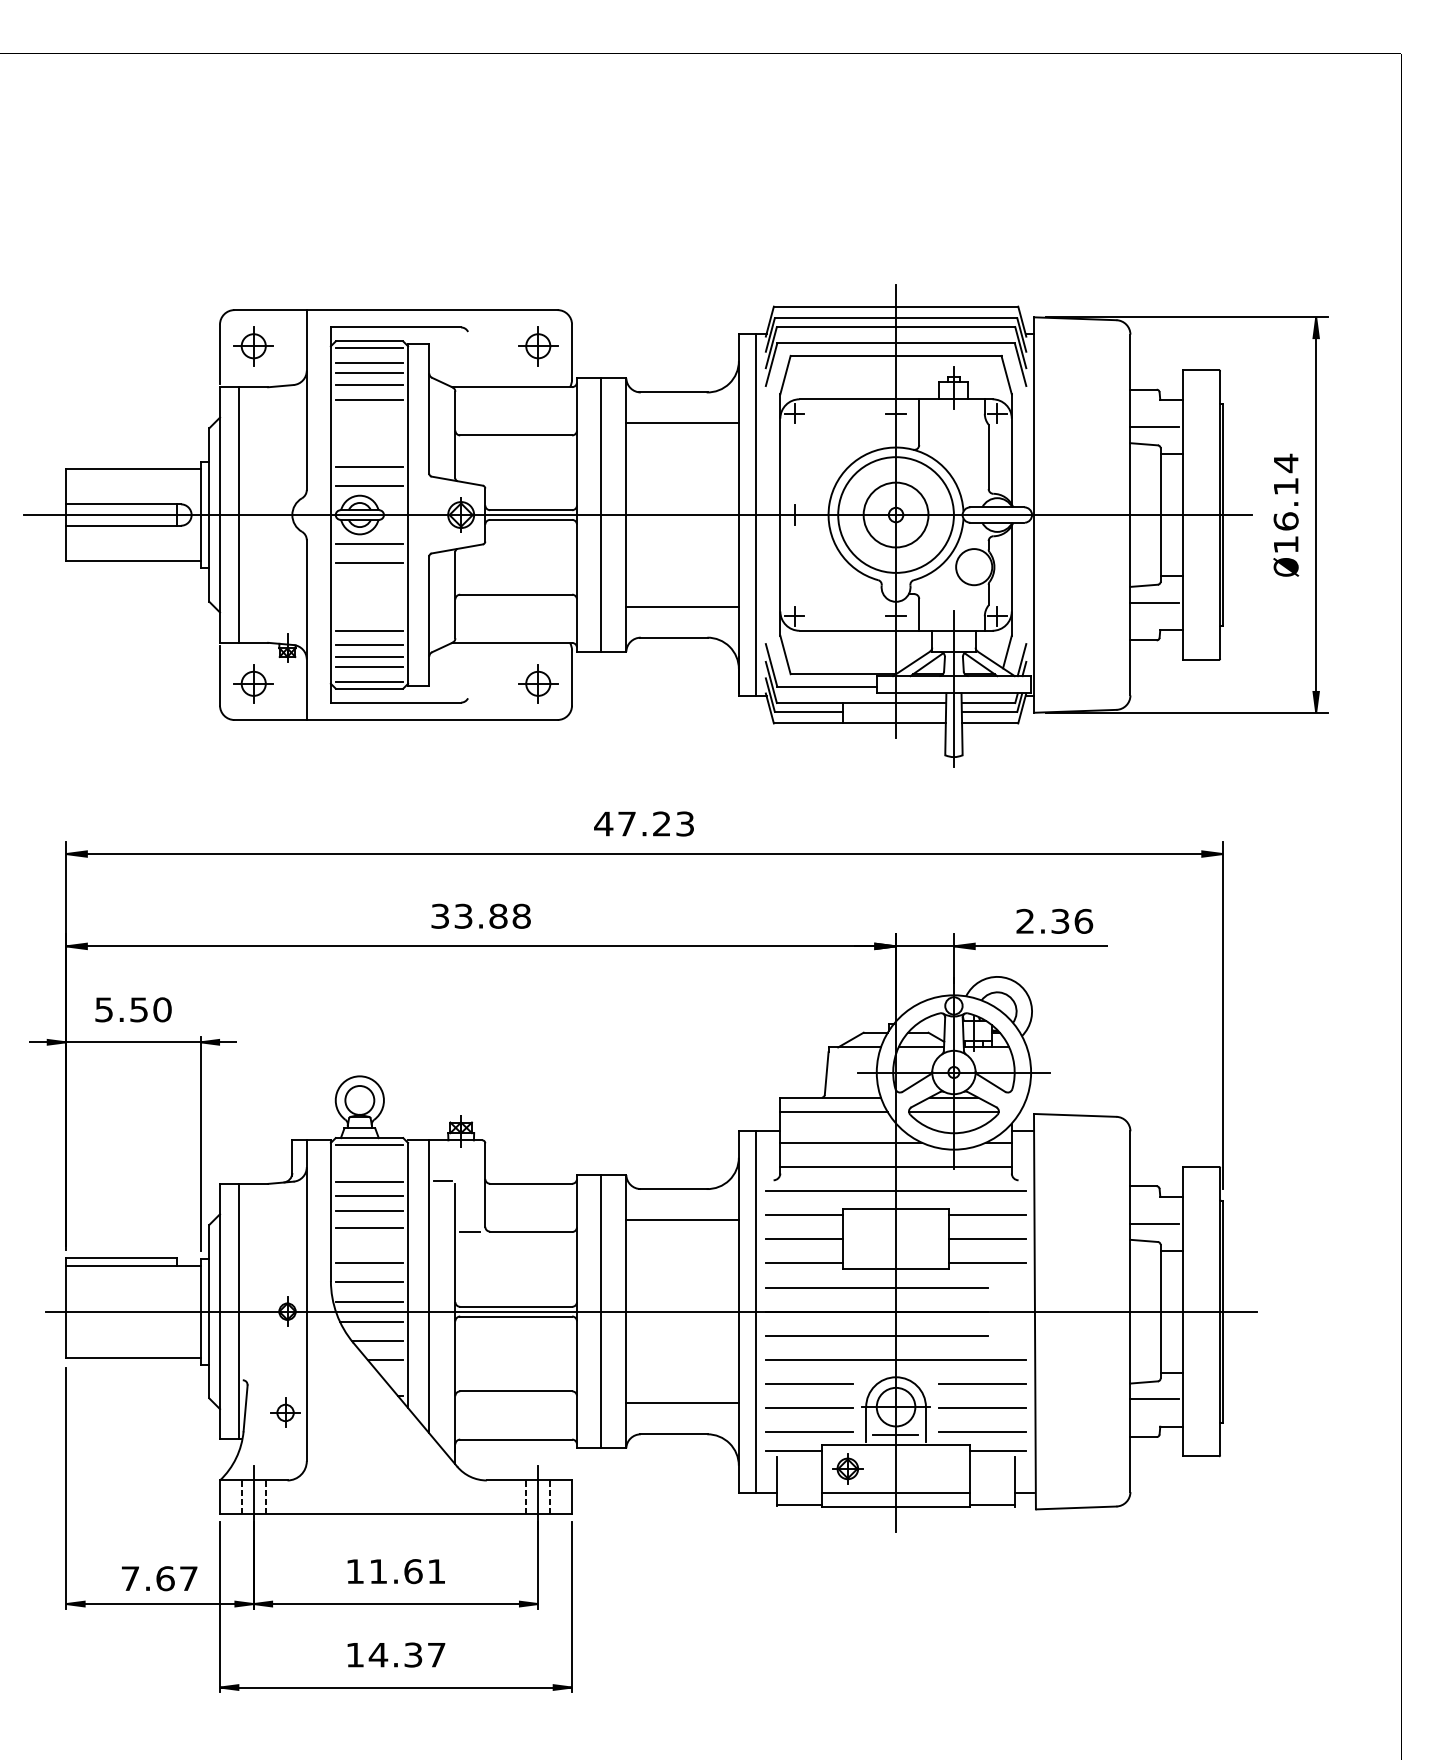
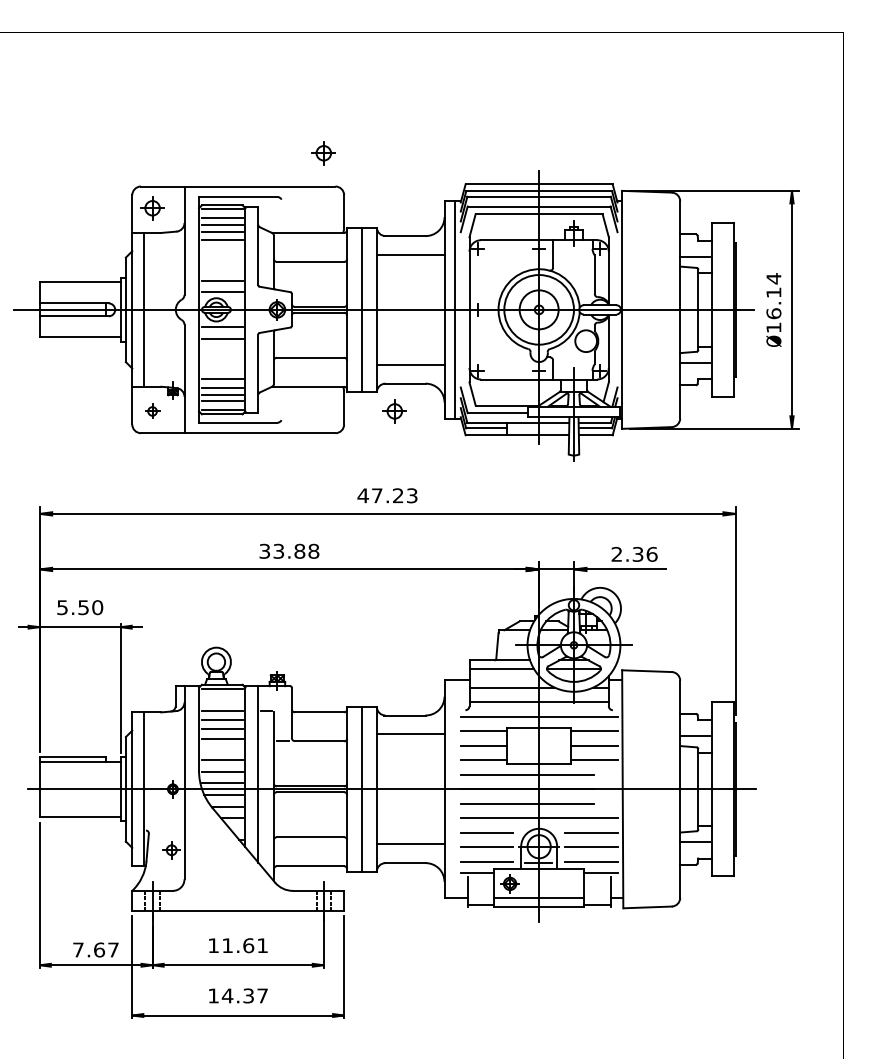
part: (537, 346) -> (323, 153), moved
part: (253, 683) -> (152, 411), size x0.6
part: (537, 683) -> (394, 411), moved
line: (757, 1312) -> (455, 789), removed

